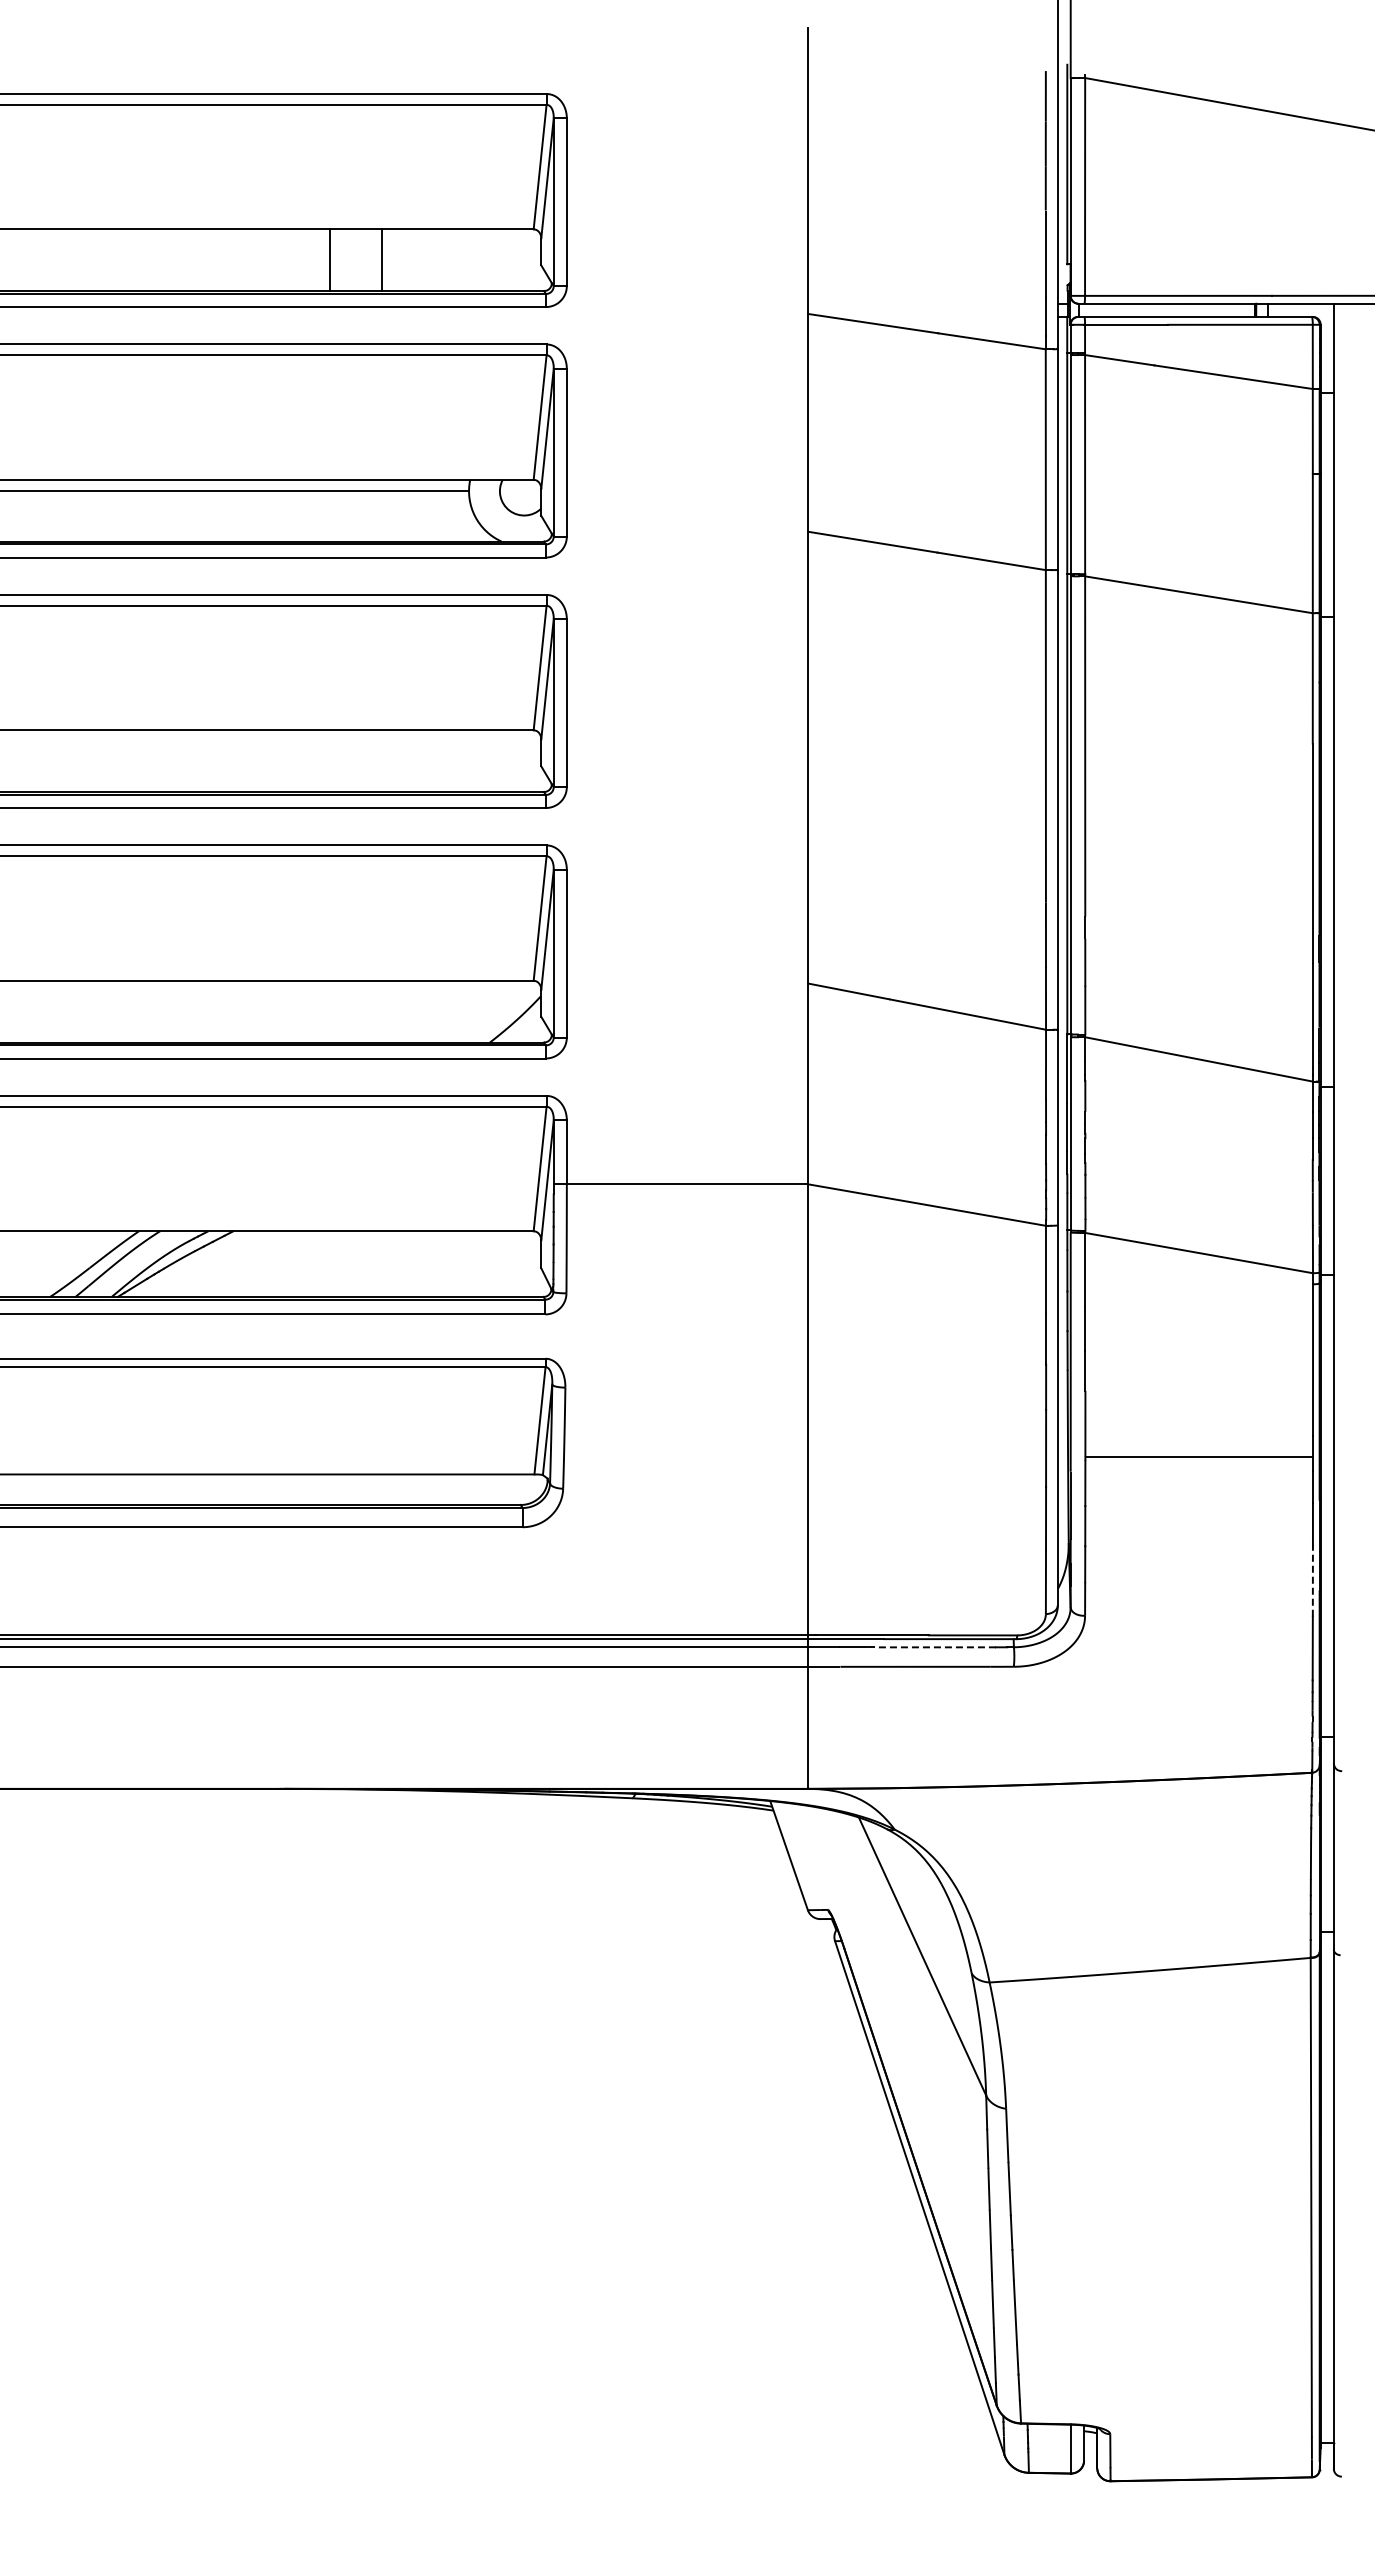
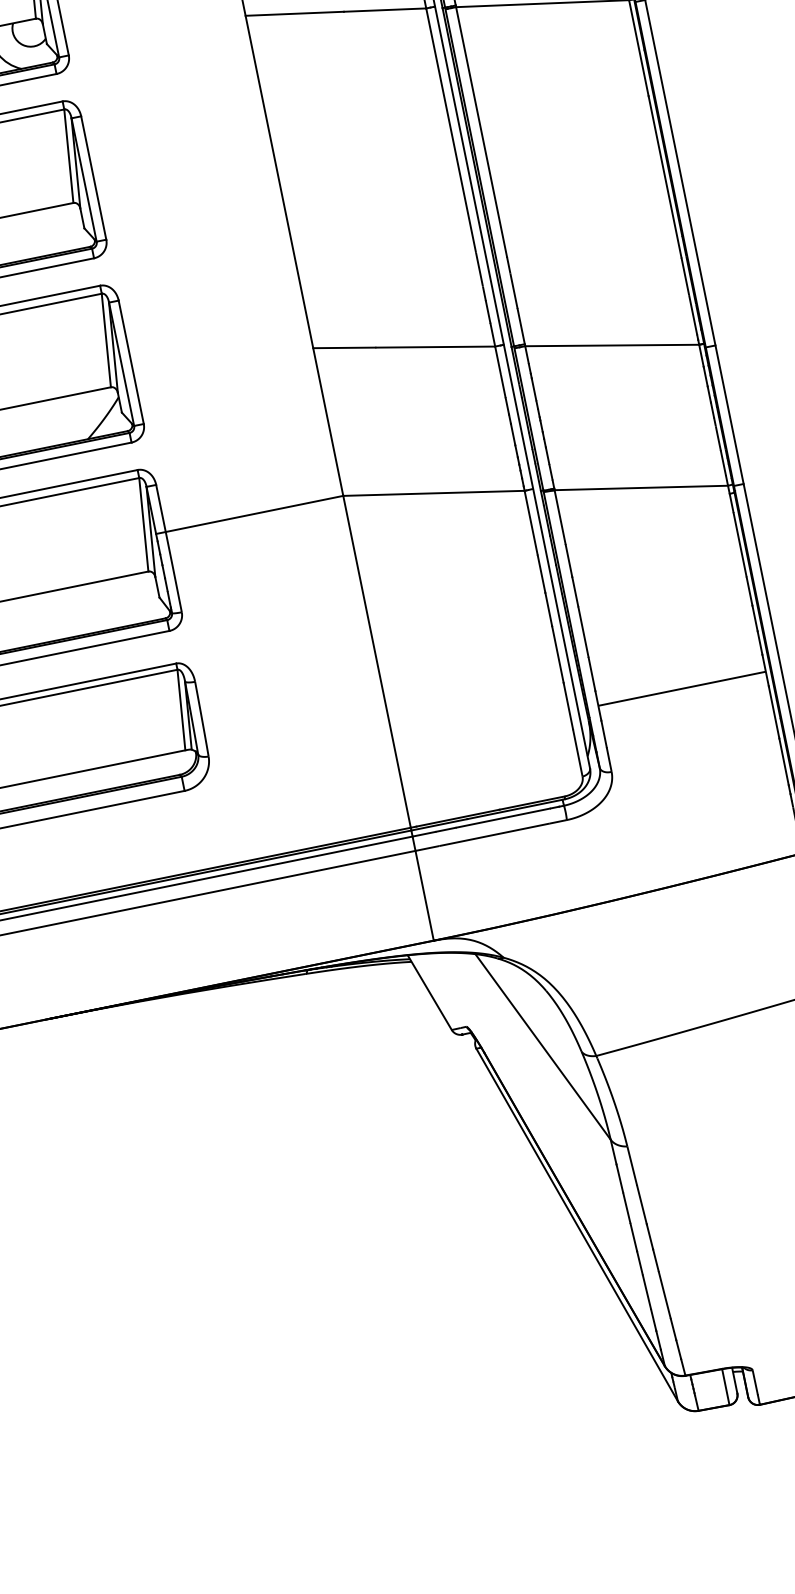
line: (1198, 1457) -> (681, 689), moved
line: (1312, 1581) -> (773, 712), dashed -> solid
line: (930, 1647) -> (502, 818), dashed -> solid

